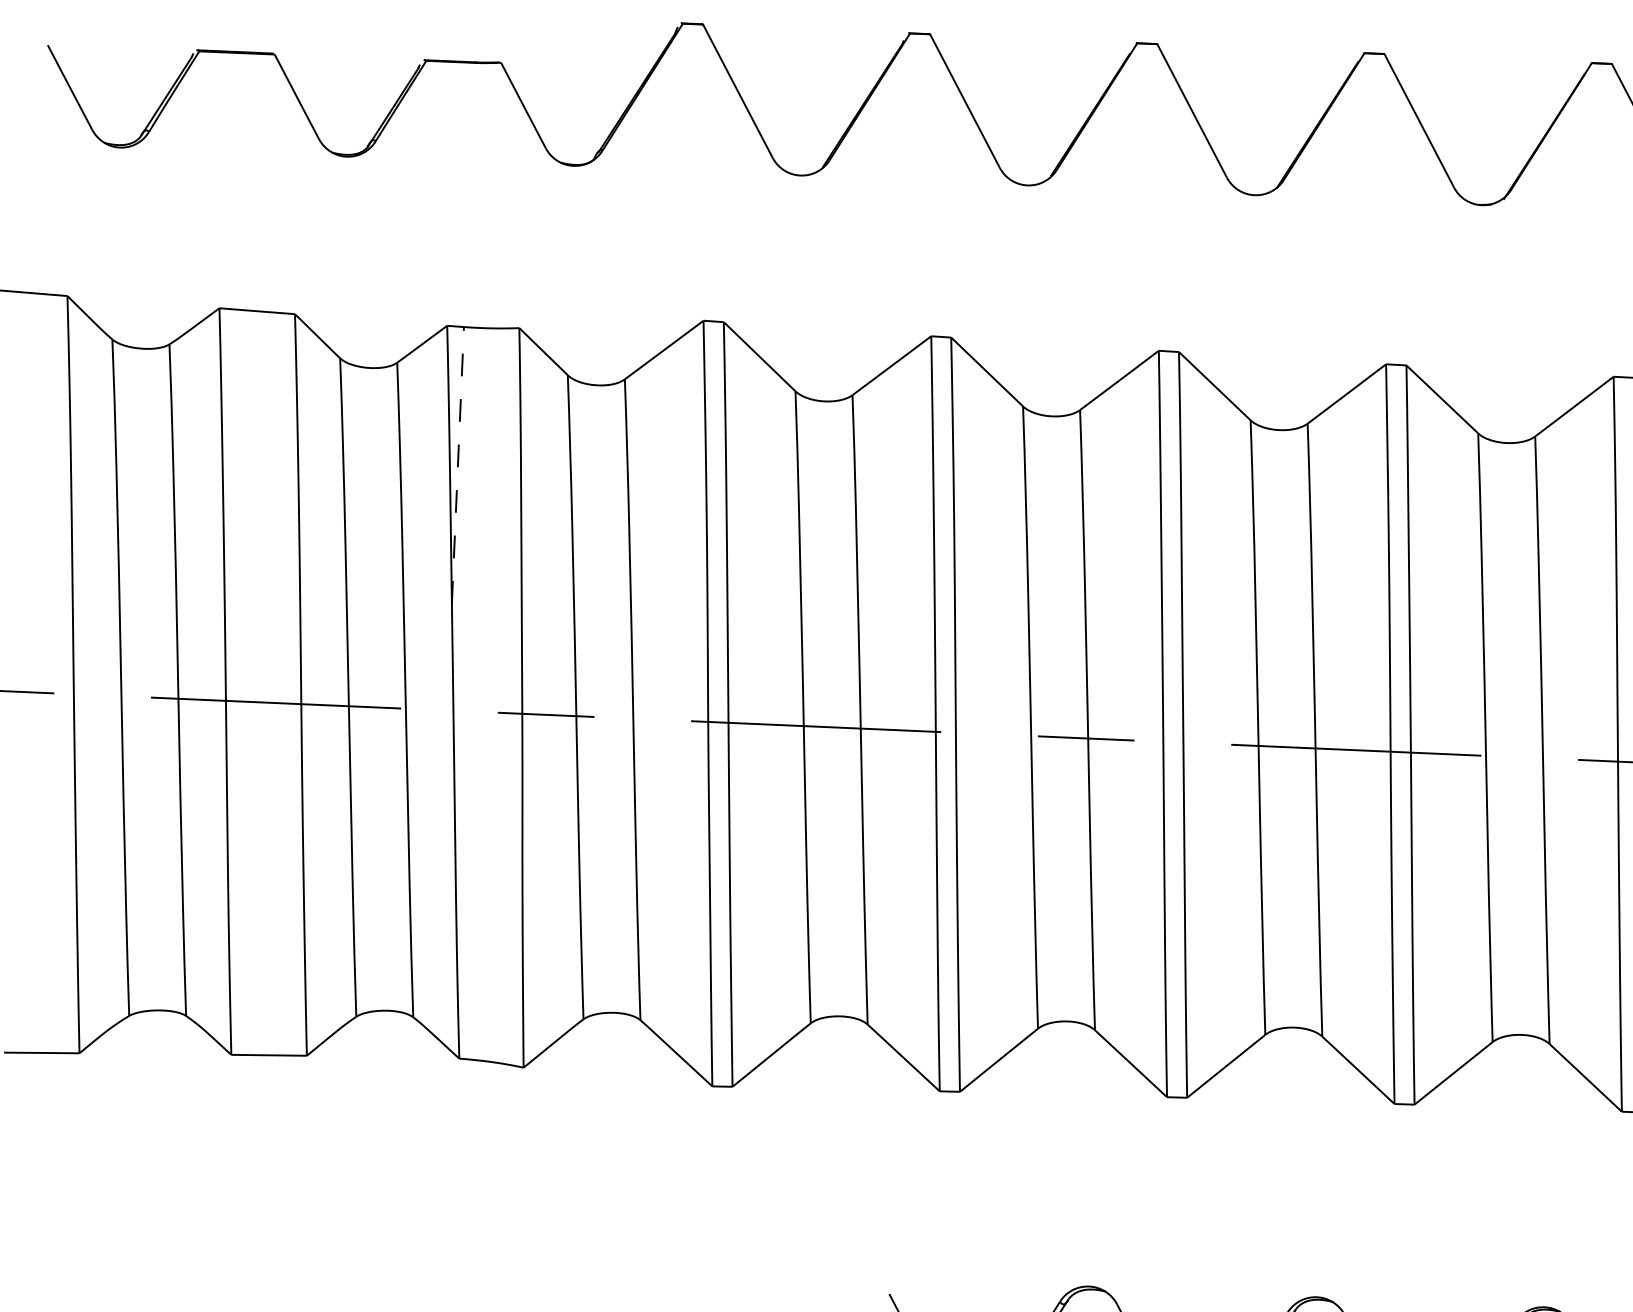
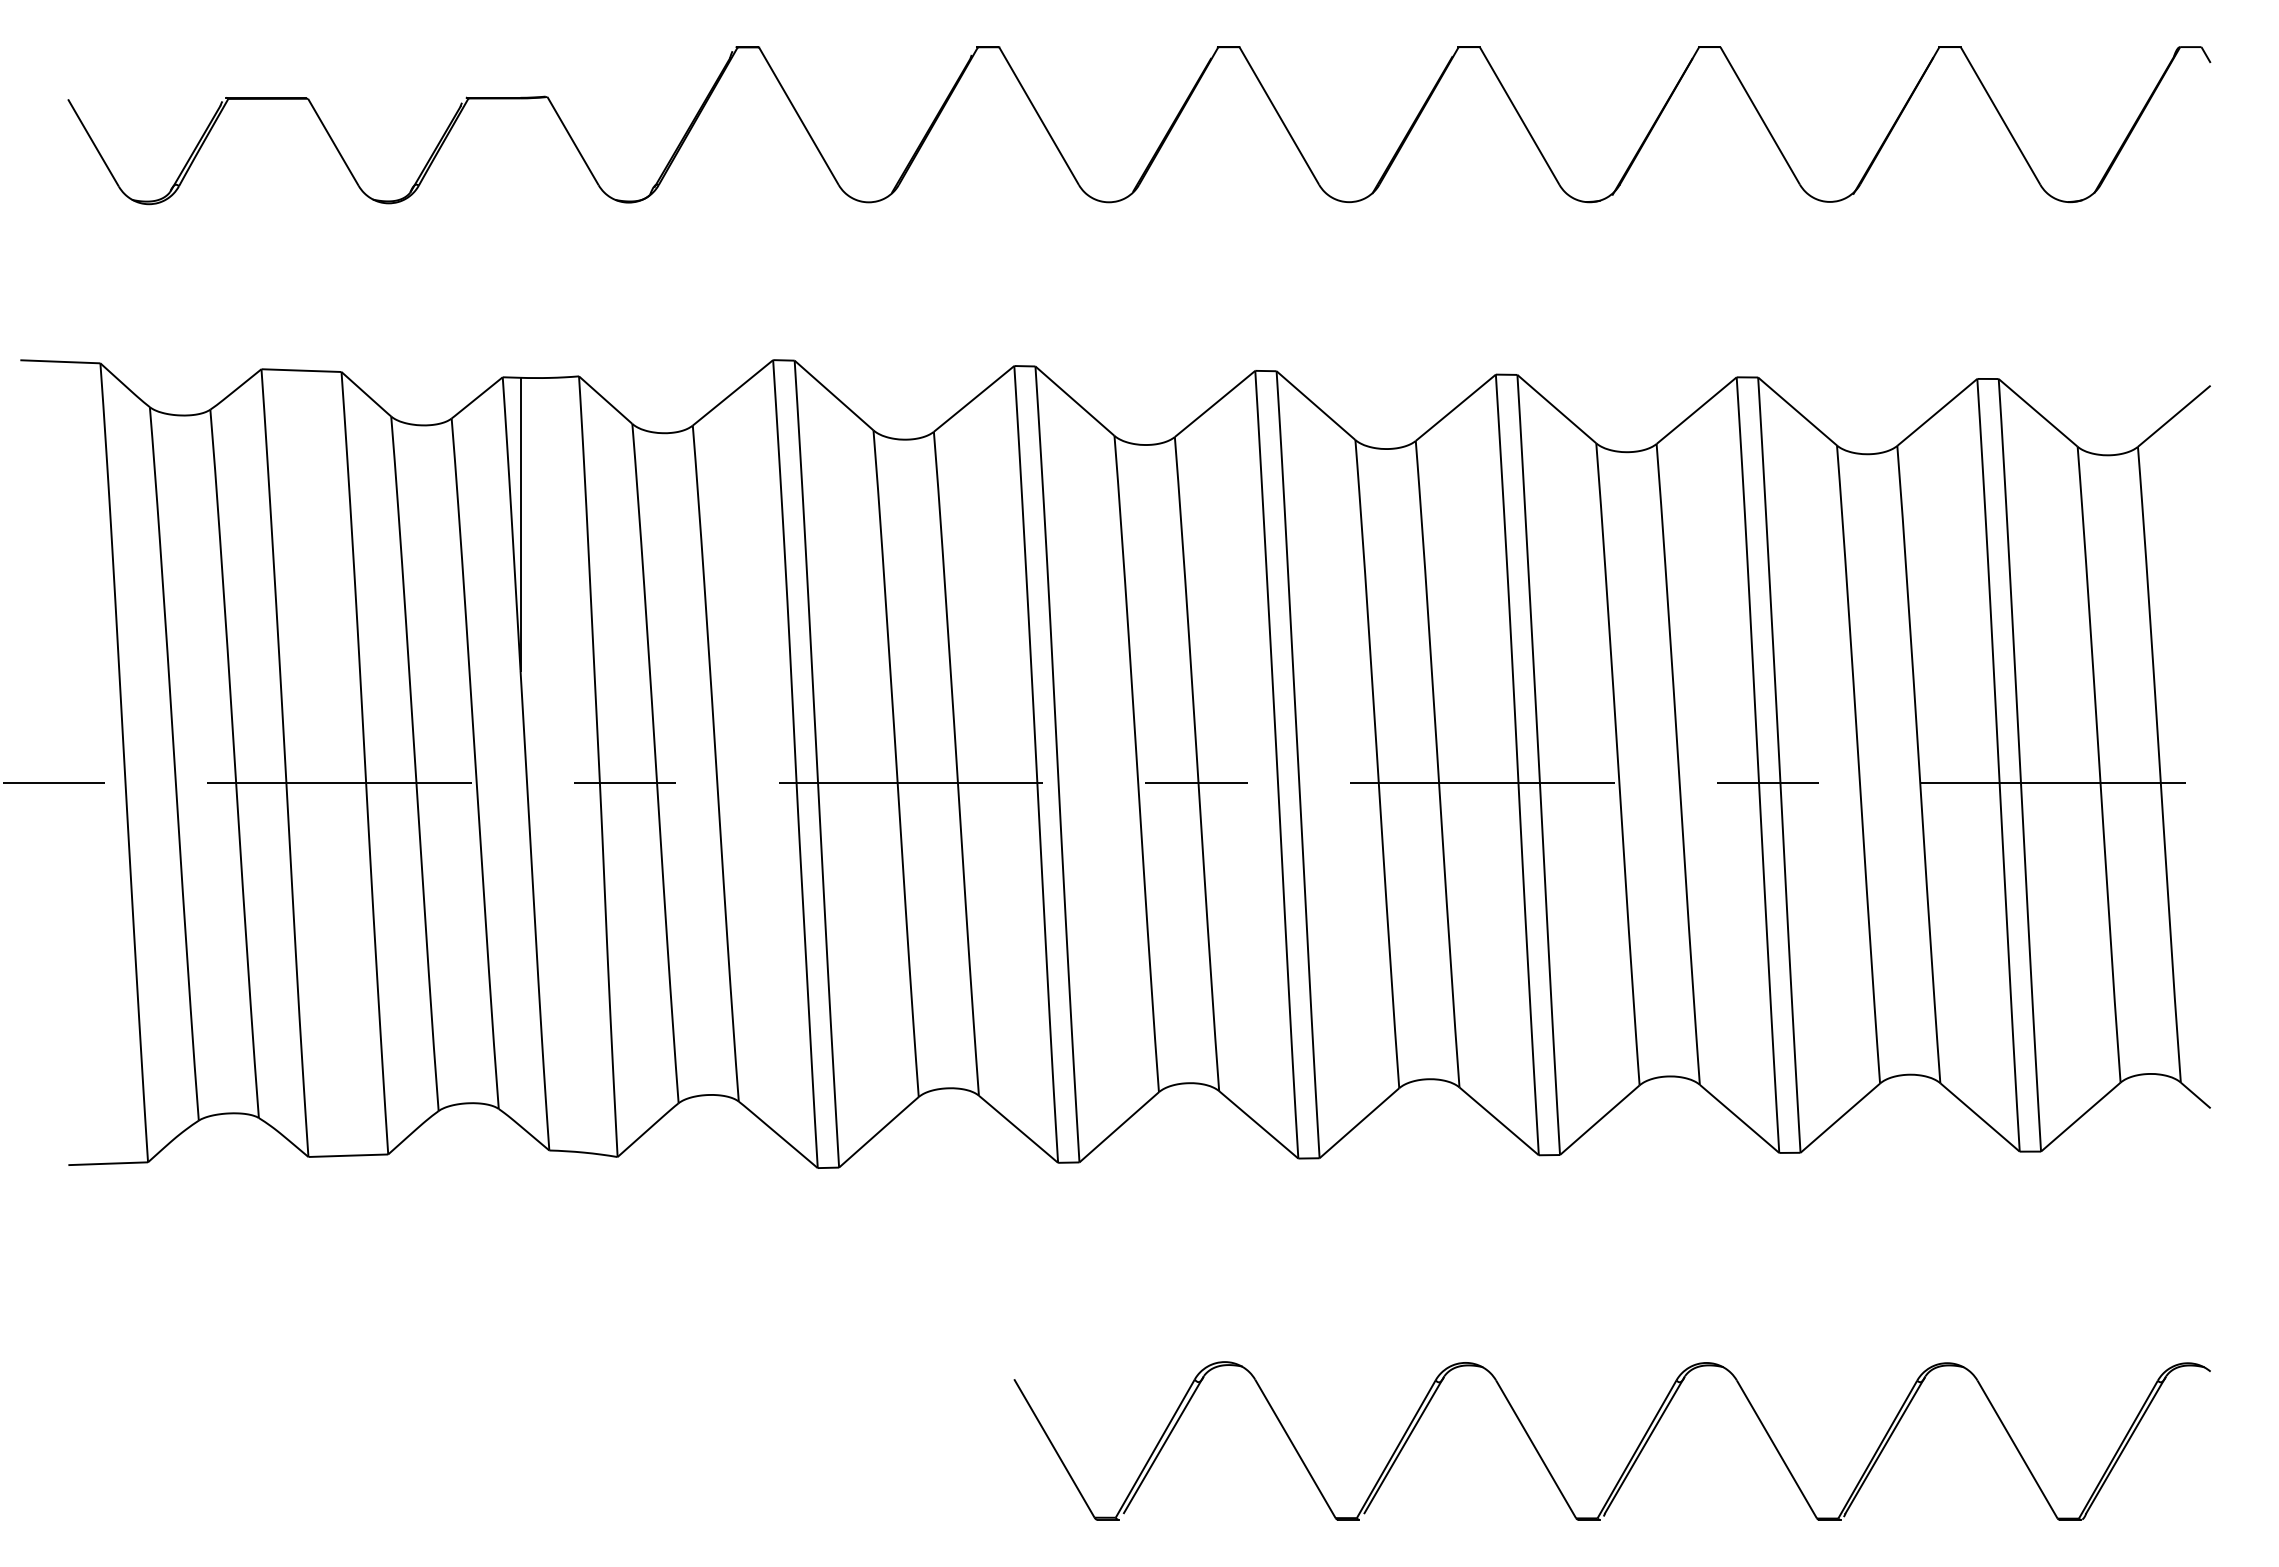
line: (457, 464) -> (520, 523), dashed -> solid

